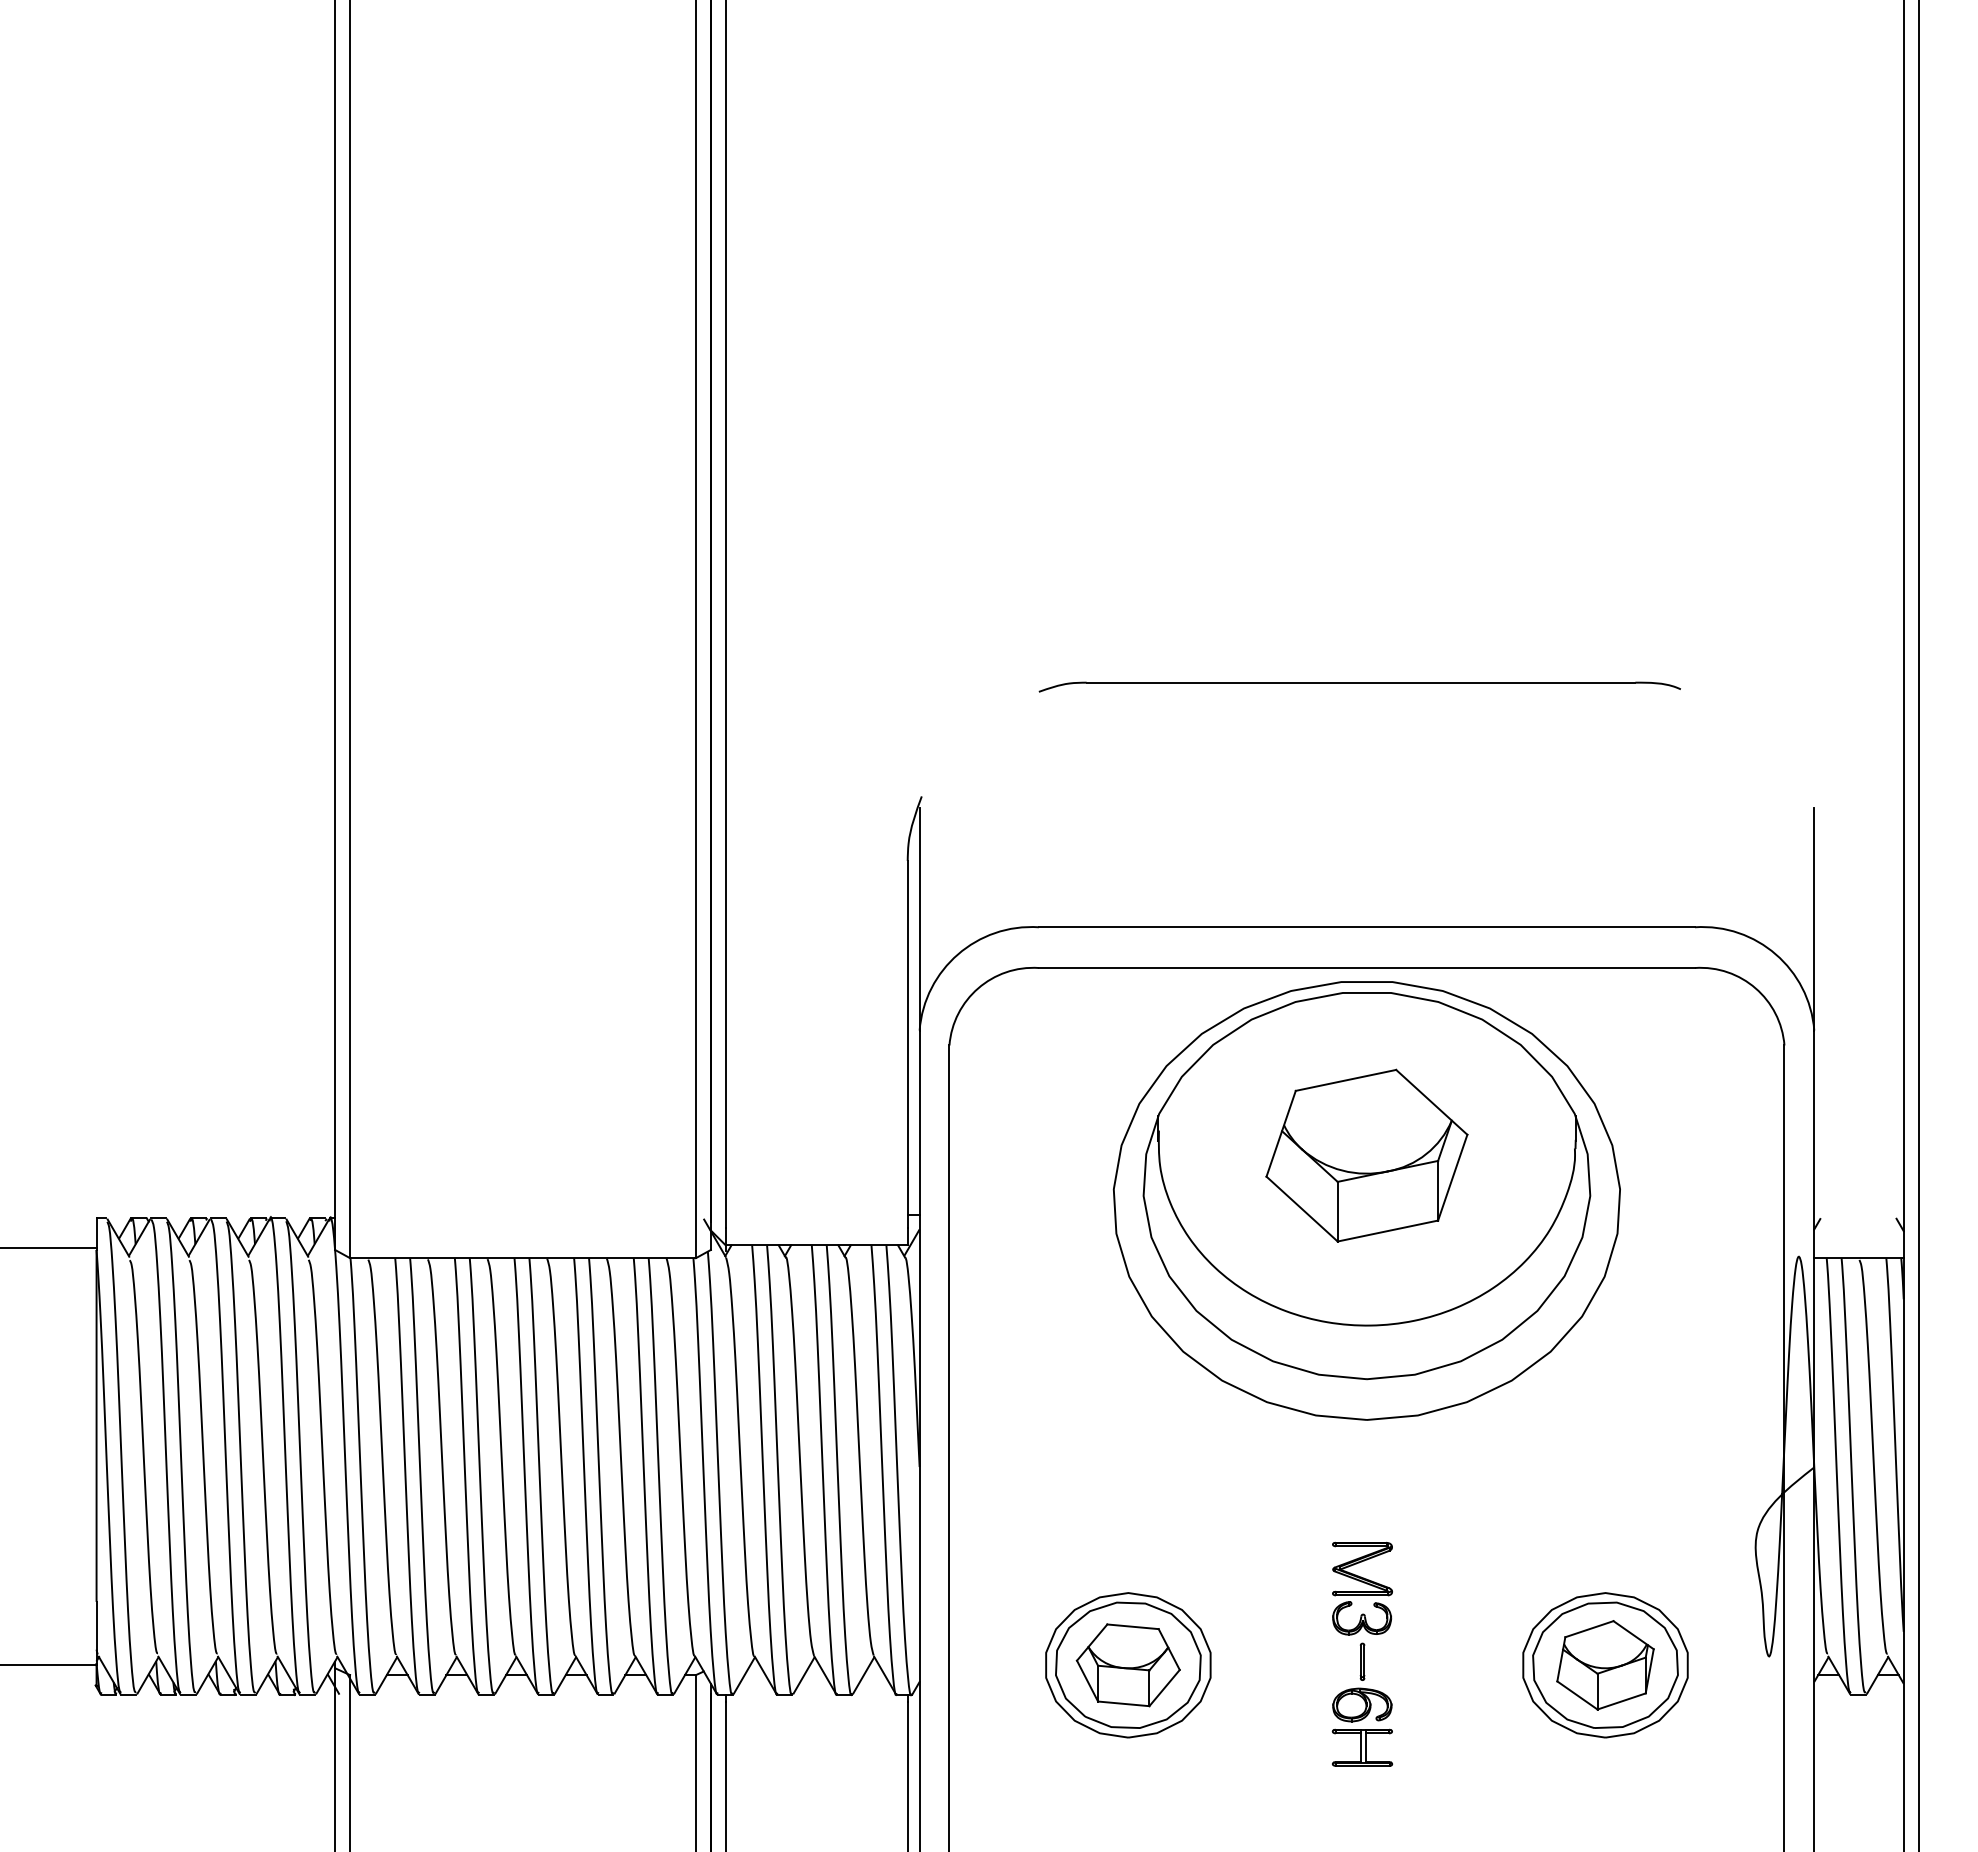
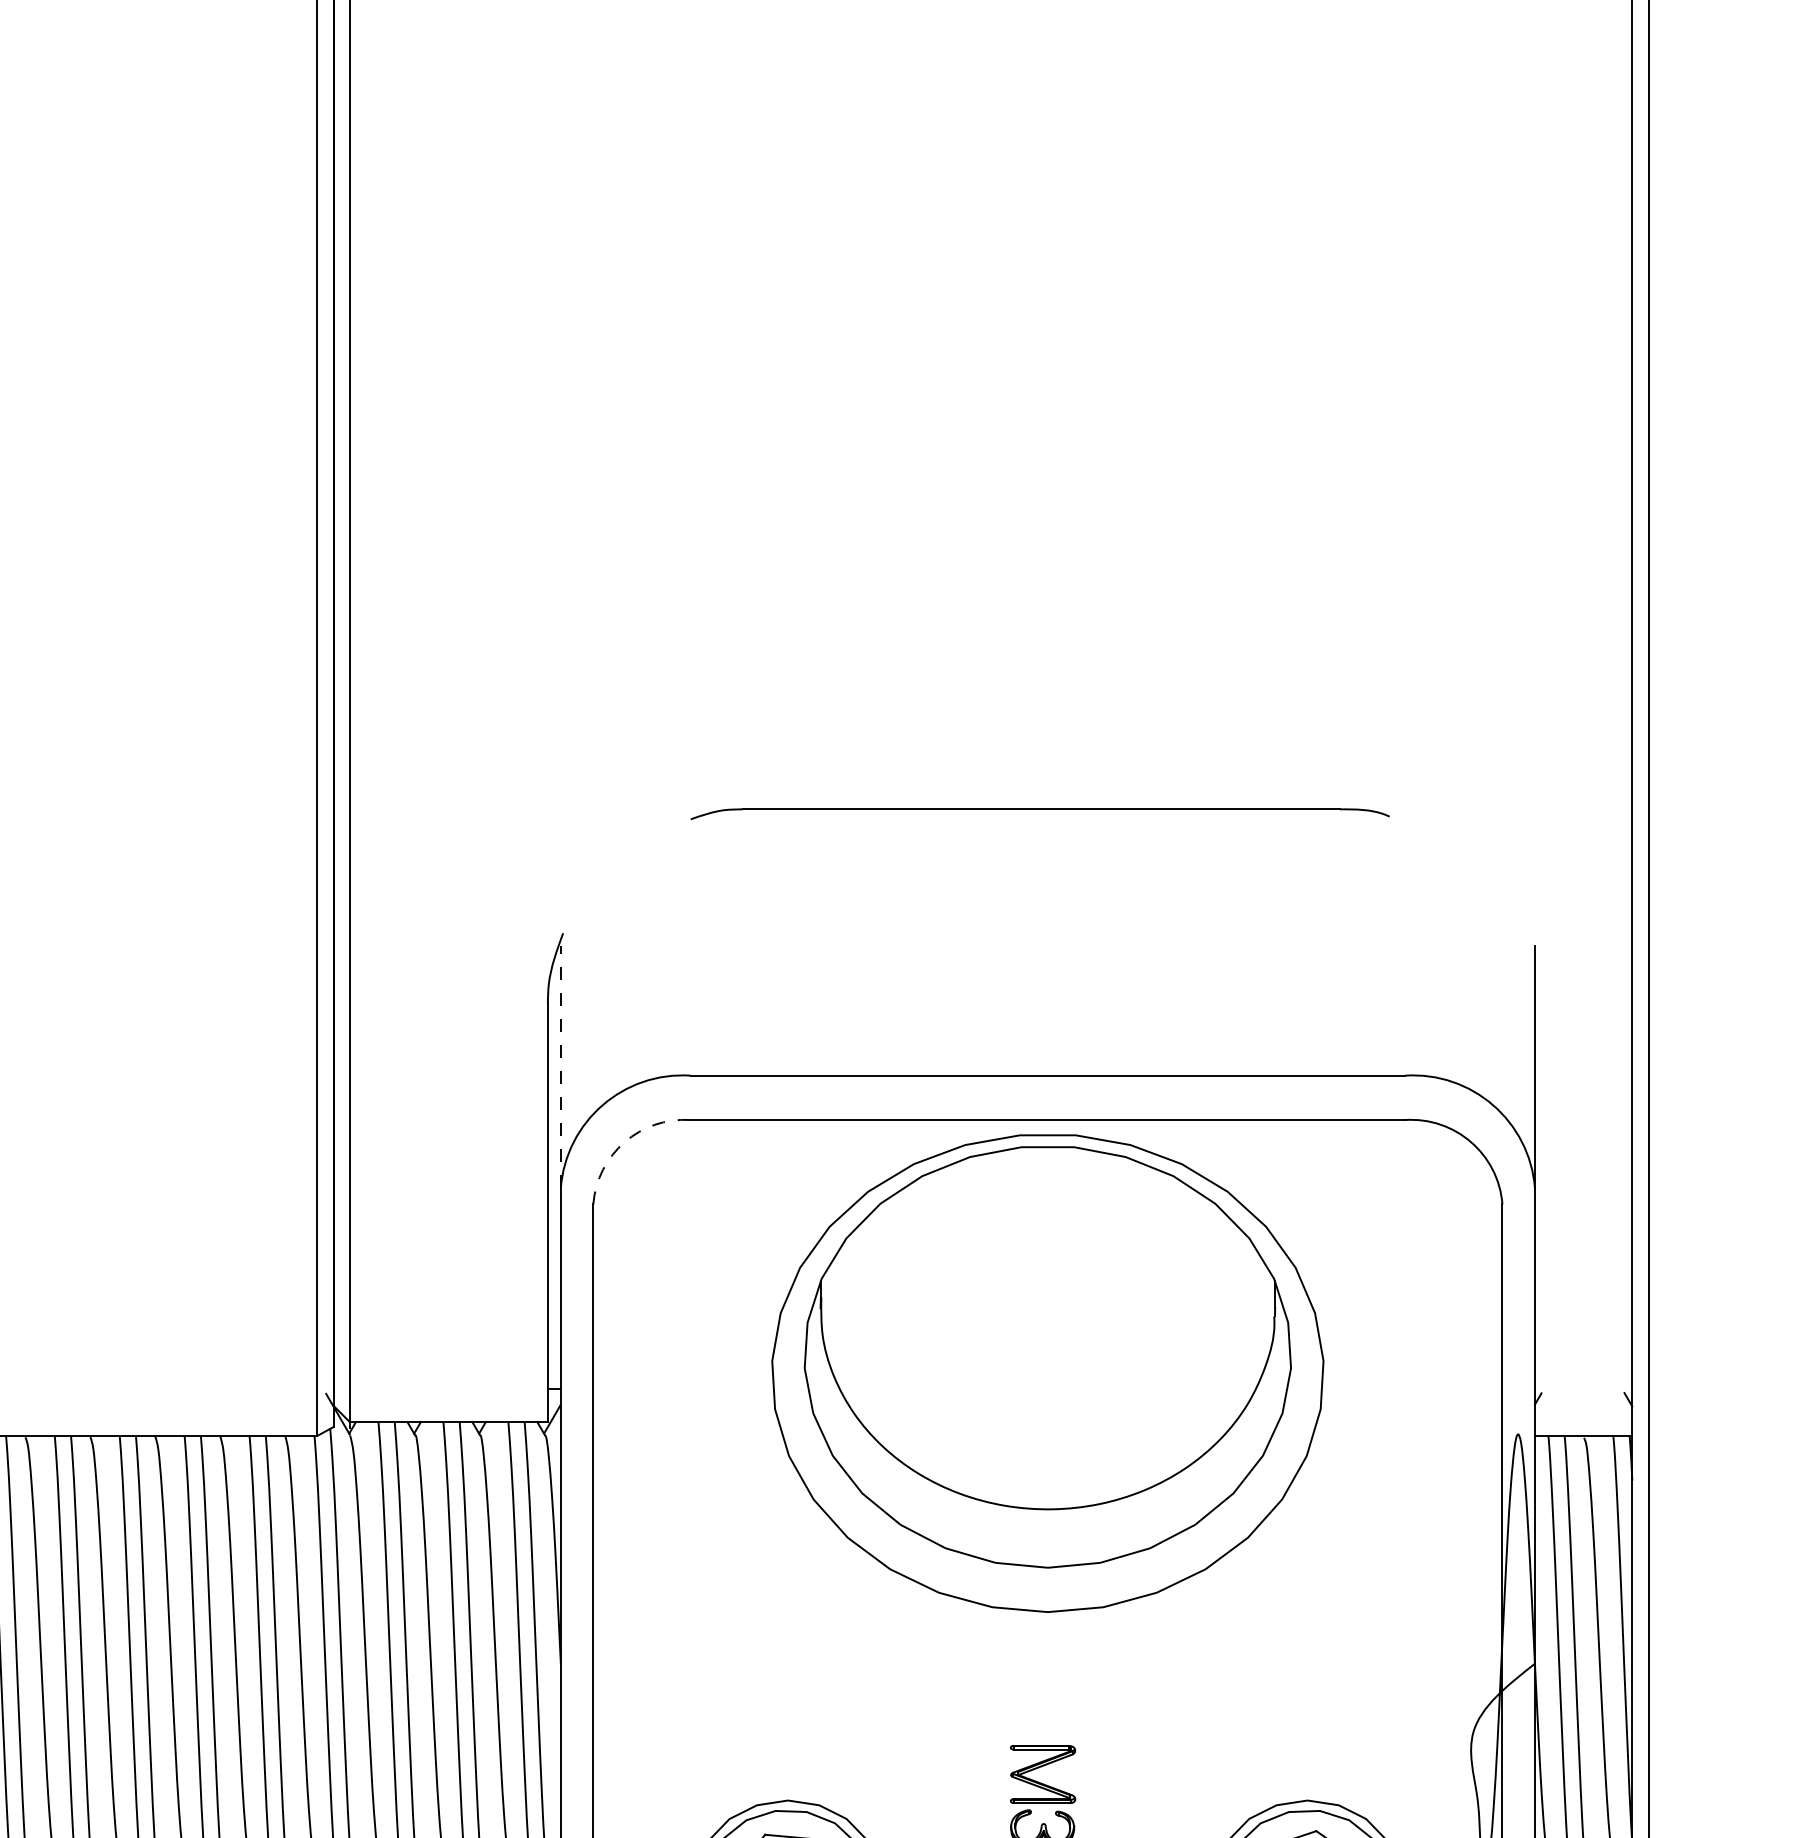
line: (919, 918) -> (560, 1066), solid -> dashed
arc: (978, 988) -> (624, 1142), solid -> dashed
part: (1366, 1155) -> (1047, 1324), removed

